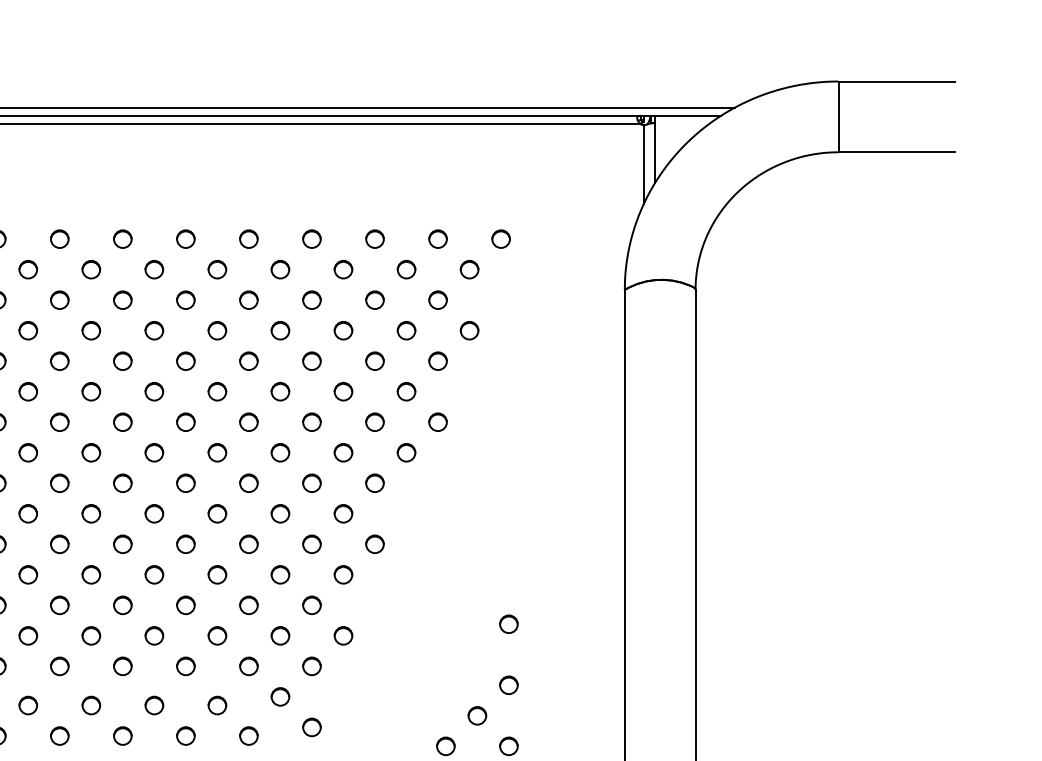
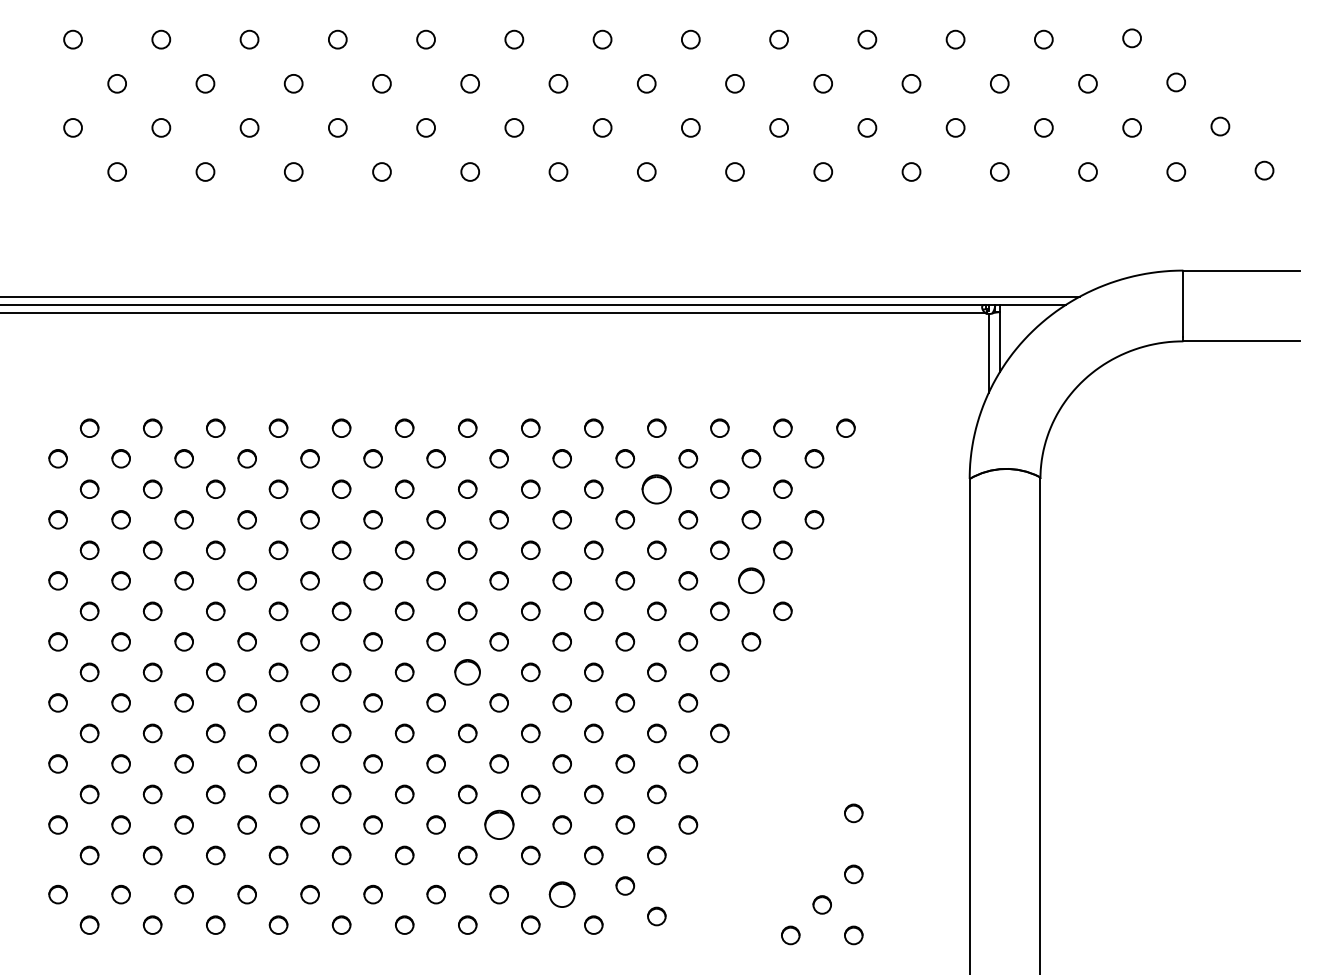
circle: (311, 299) -> (656, 488), size x1.6
part: (406, 391) -> (751, 580), size x1.4
part: (122, 483) -> (467, 672), size x1.4
circle: (153, 635) -> (498, 824), size x1.6
part: (217, 705) -> (562, 894), size x1.4

